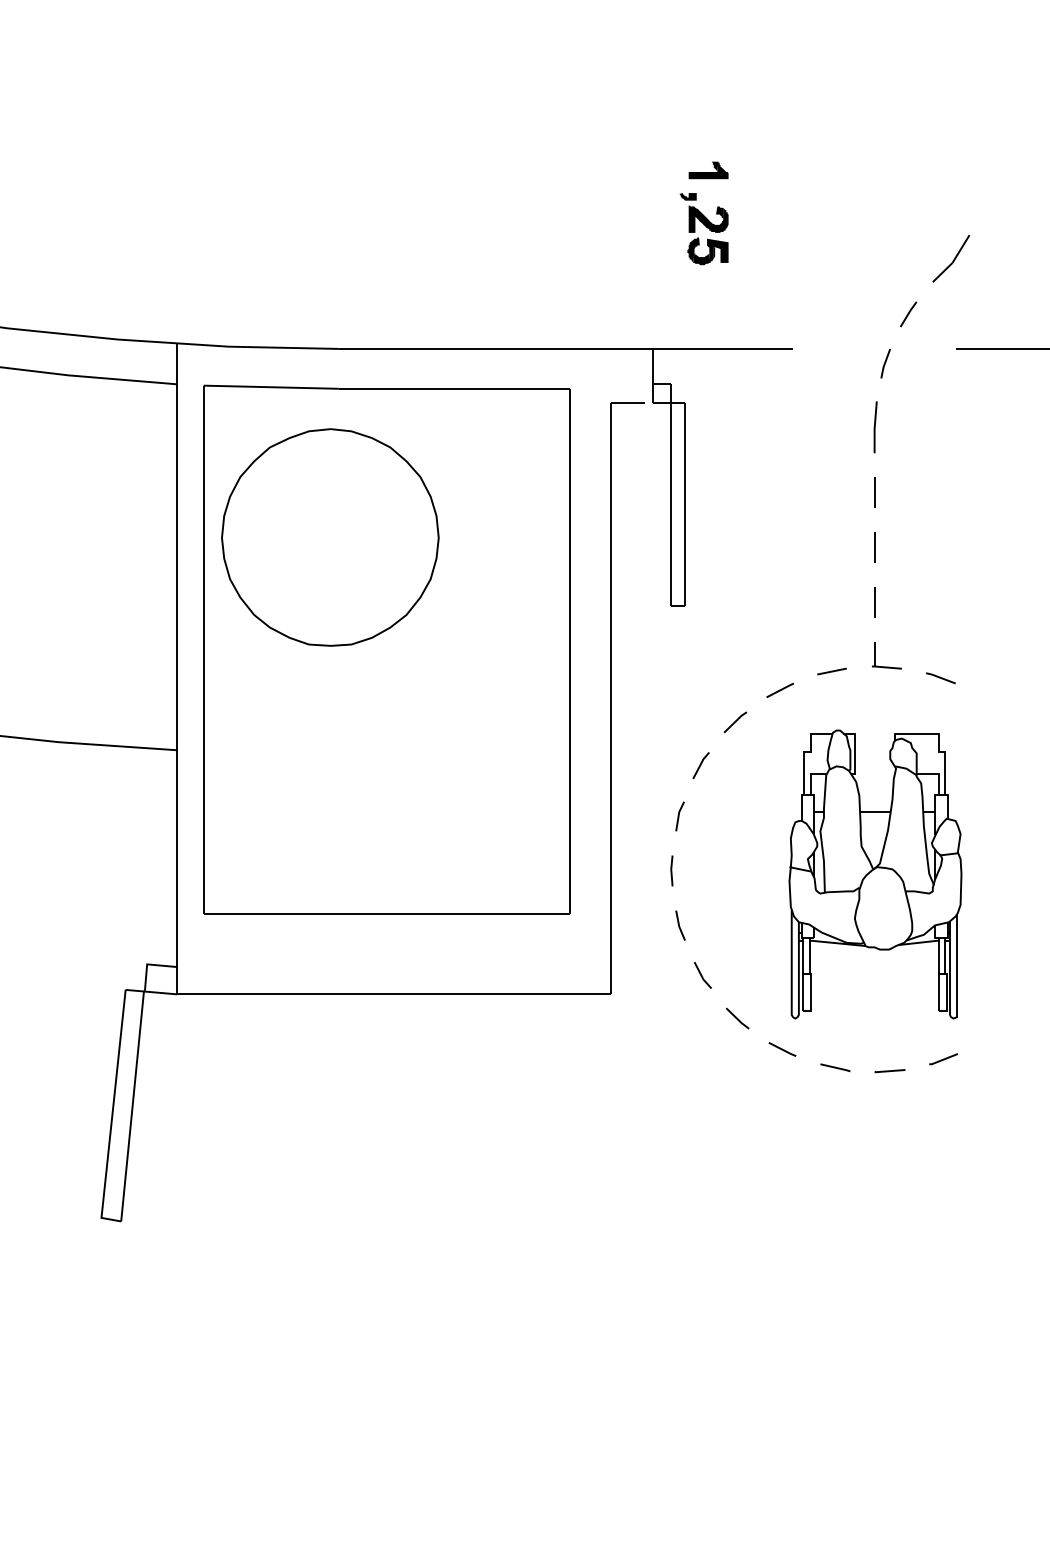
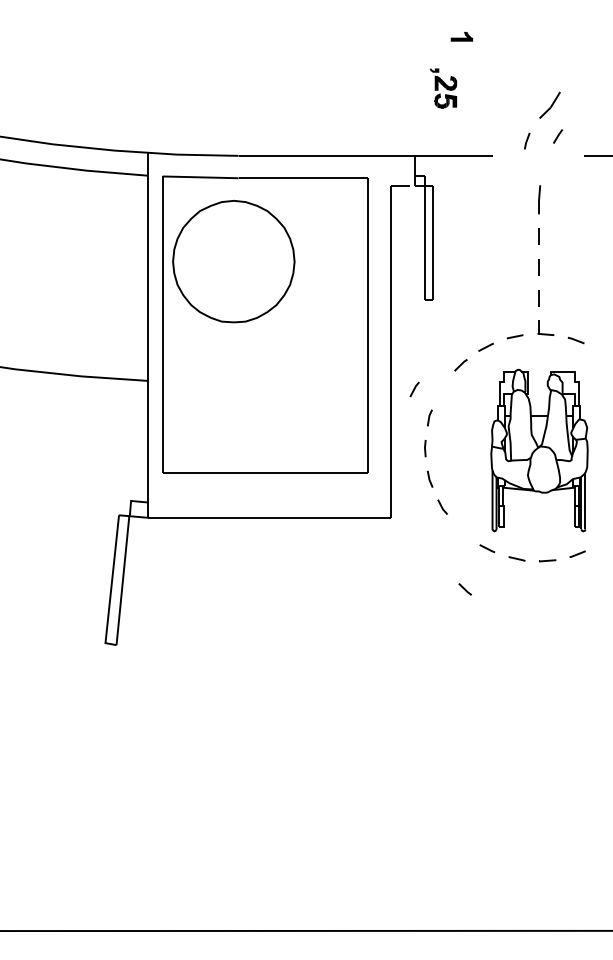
part: (707, 169) -> (461, 36), moved
part: (950, 257) -> (549, 104), moved
line: (886, 362) -> (527, 140), moved
line: (700, 765) -> (414, 389), moved
line: (736, 1018) -> (464, 589), moved

